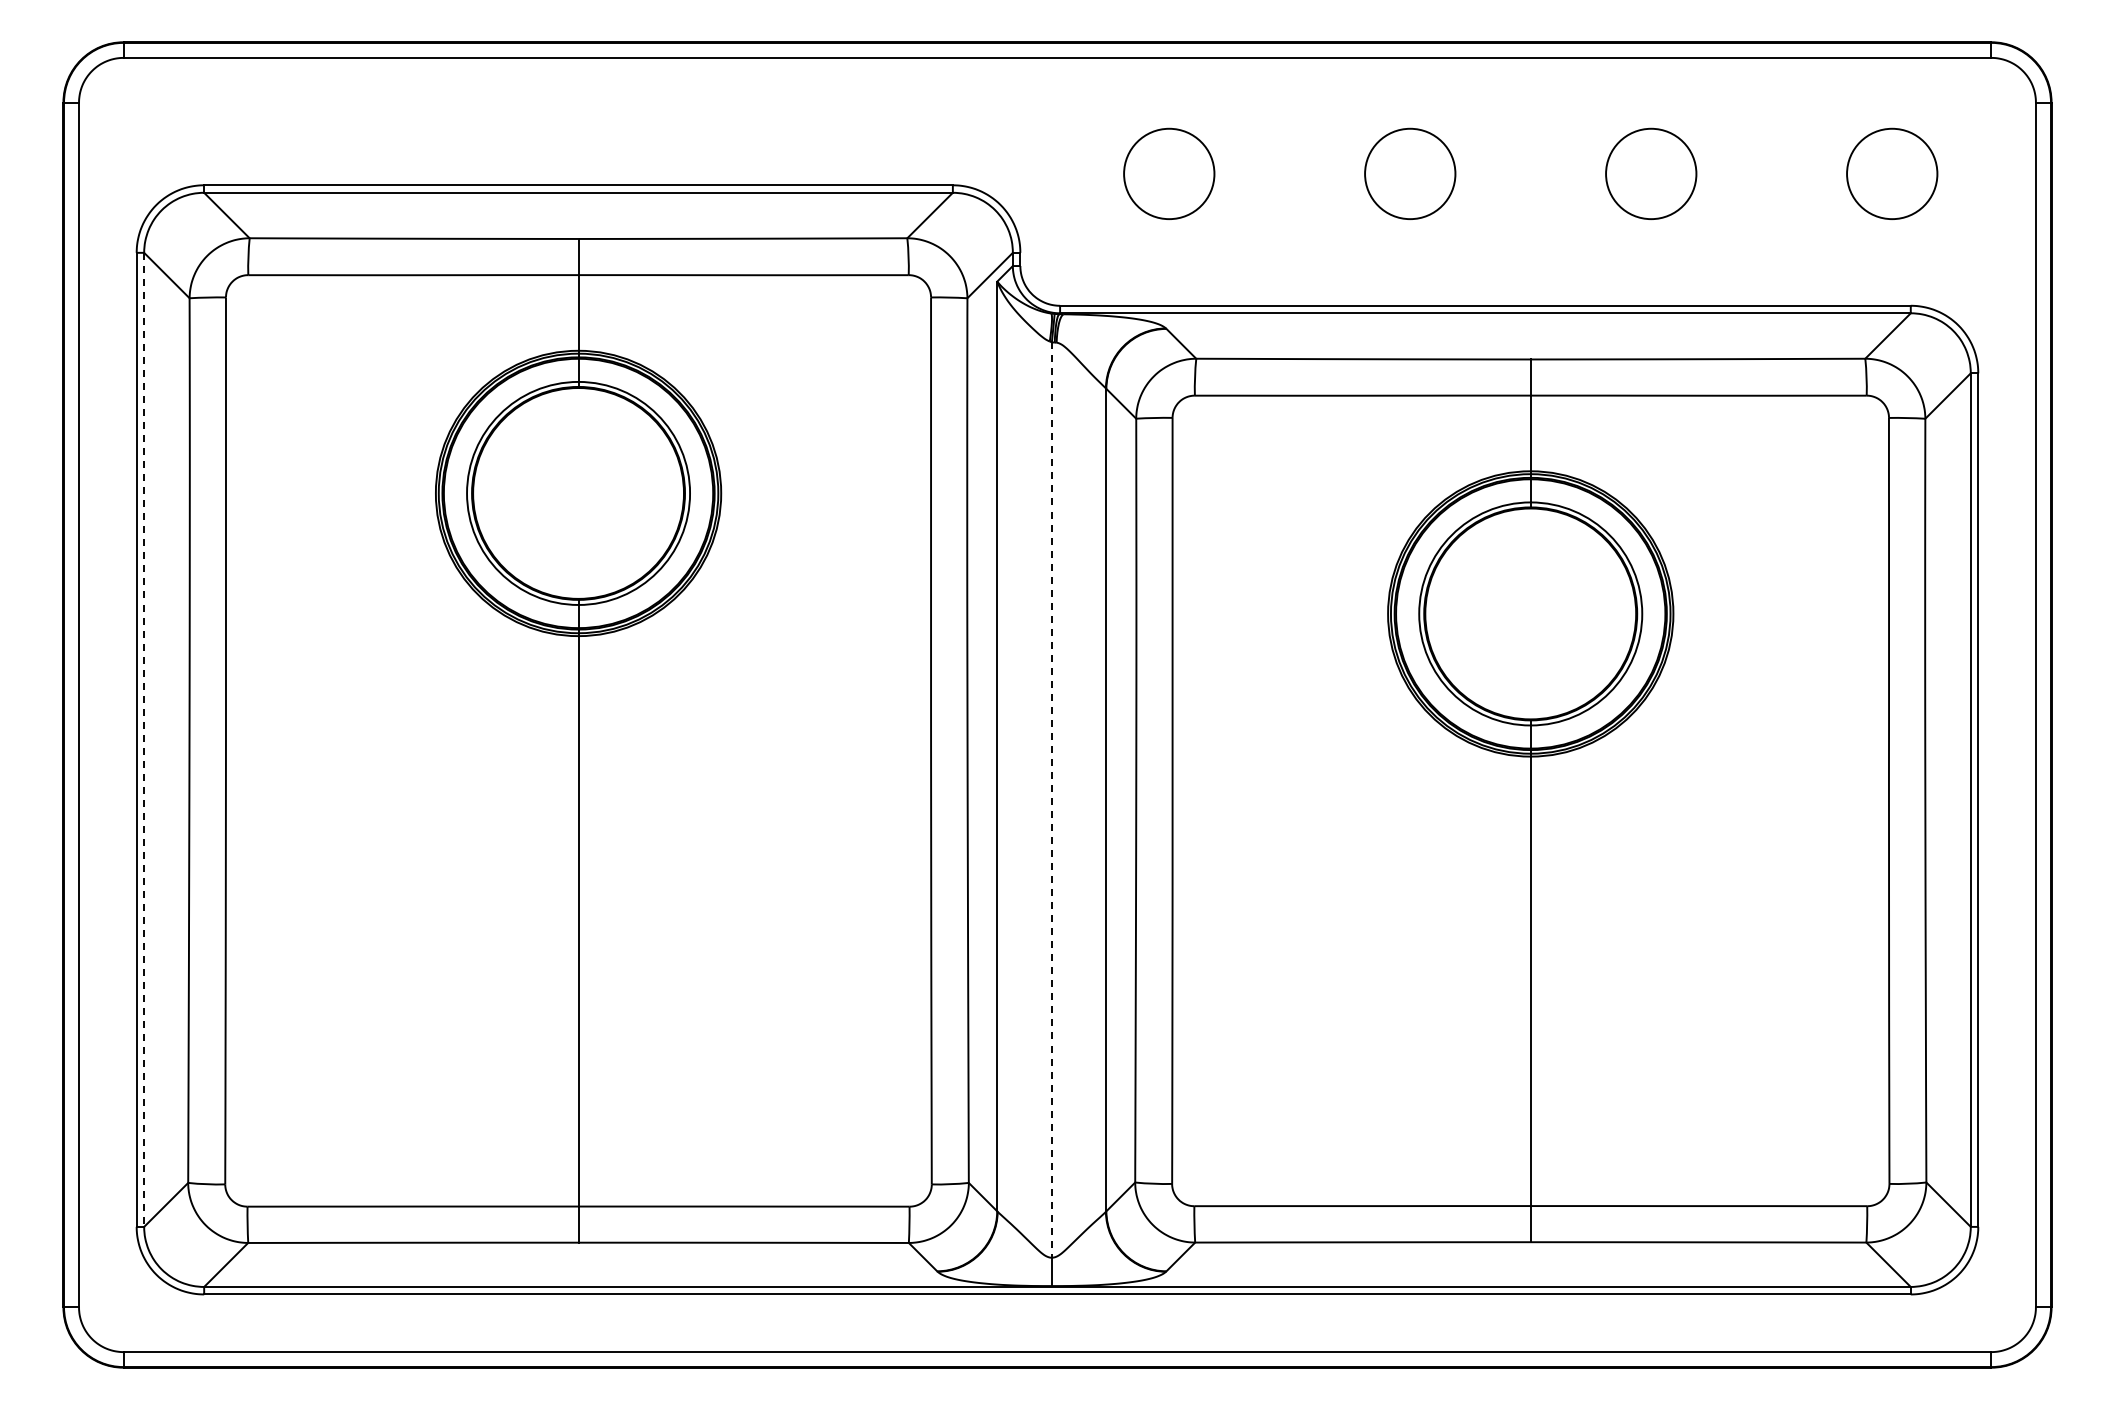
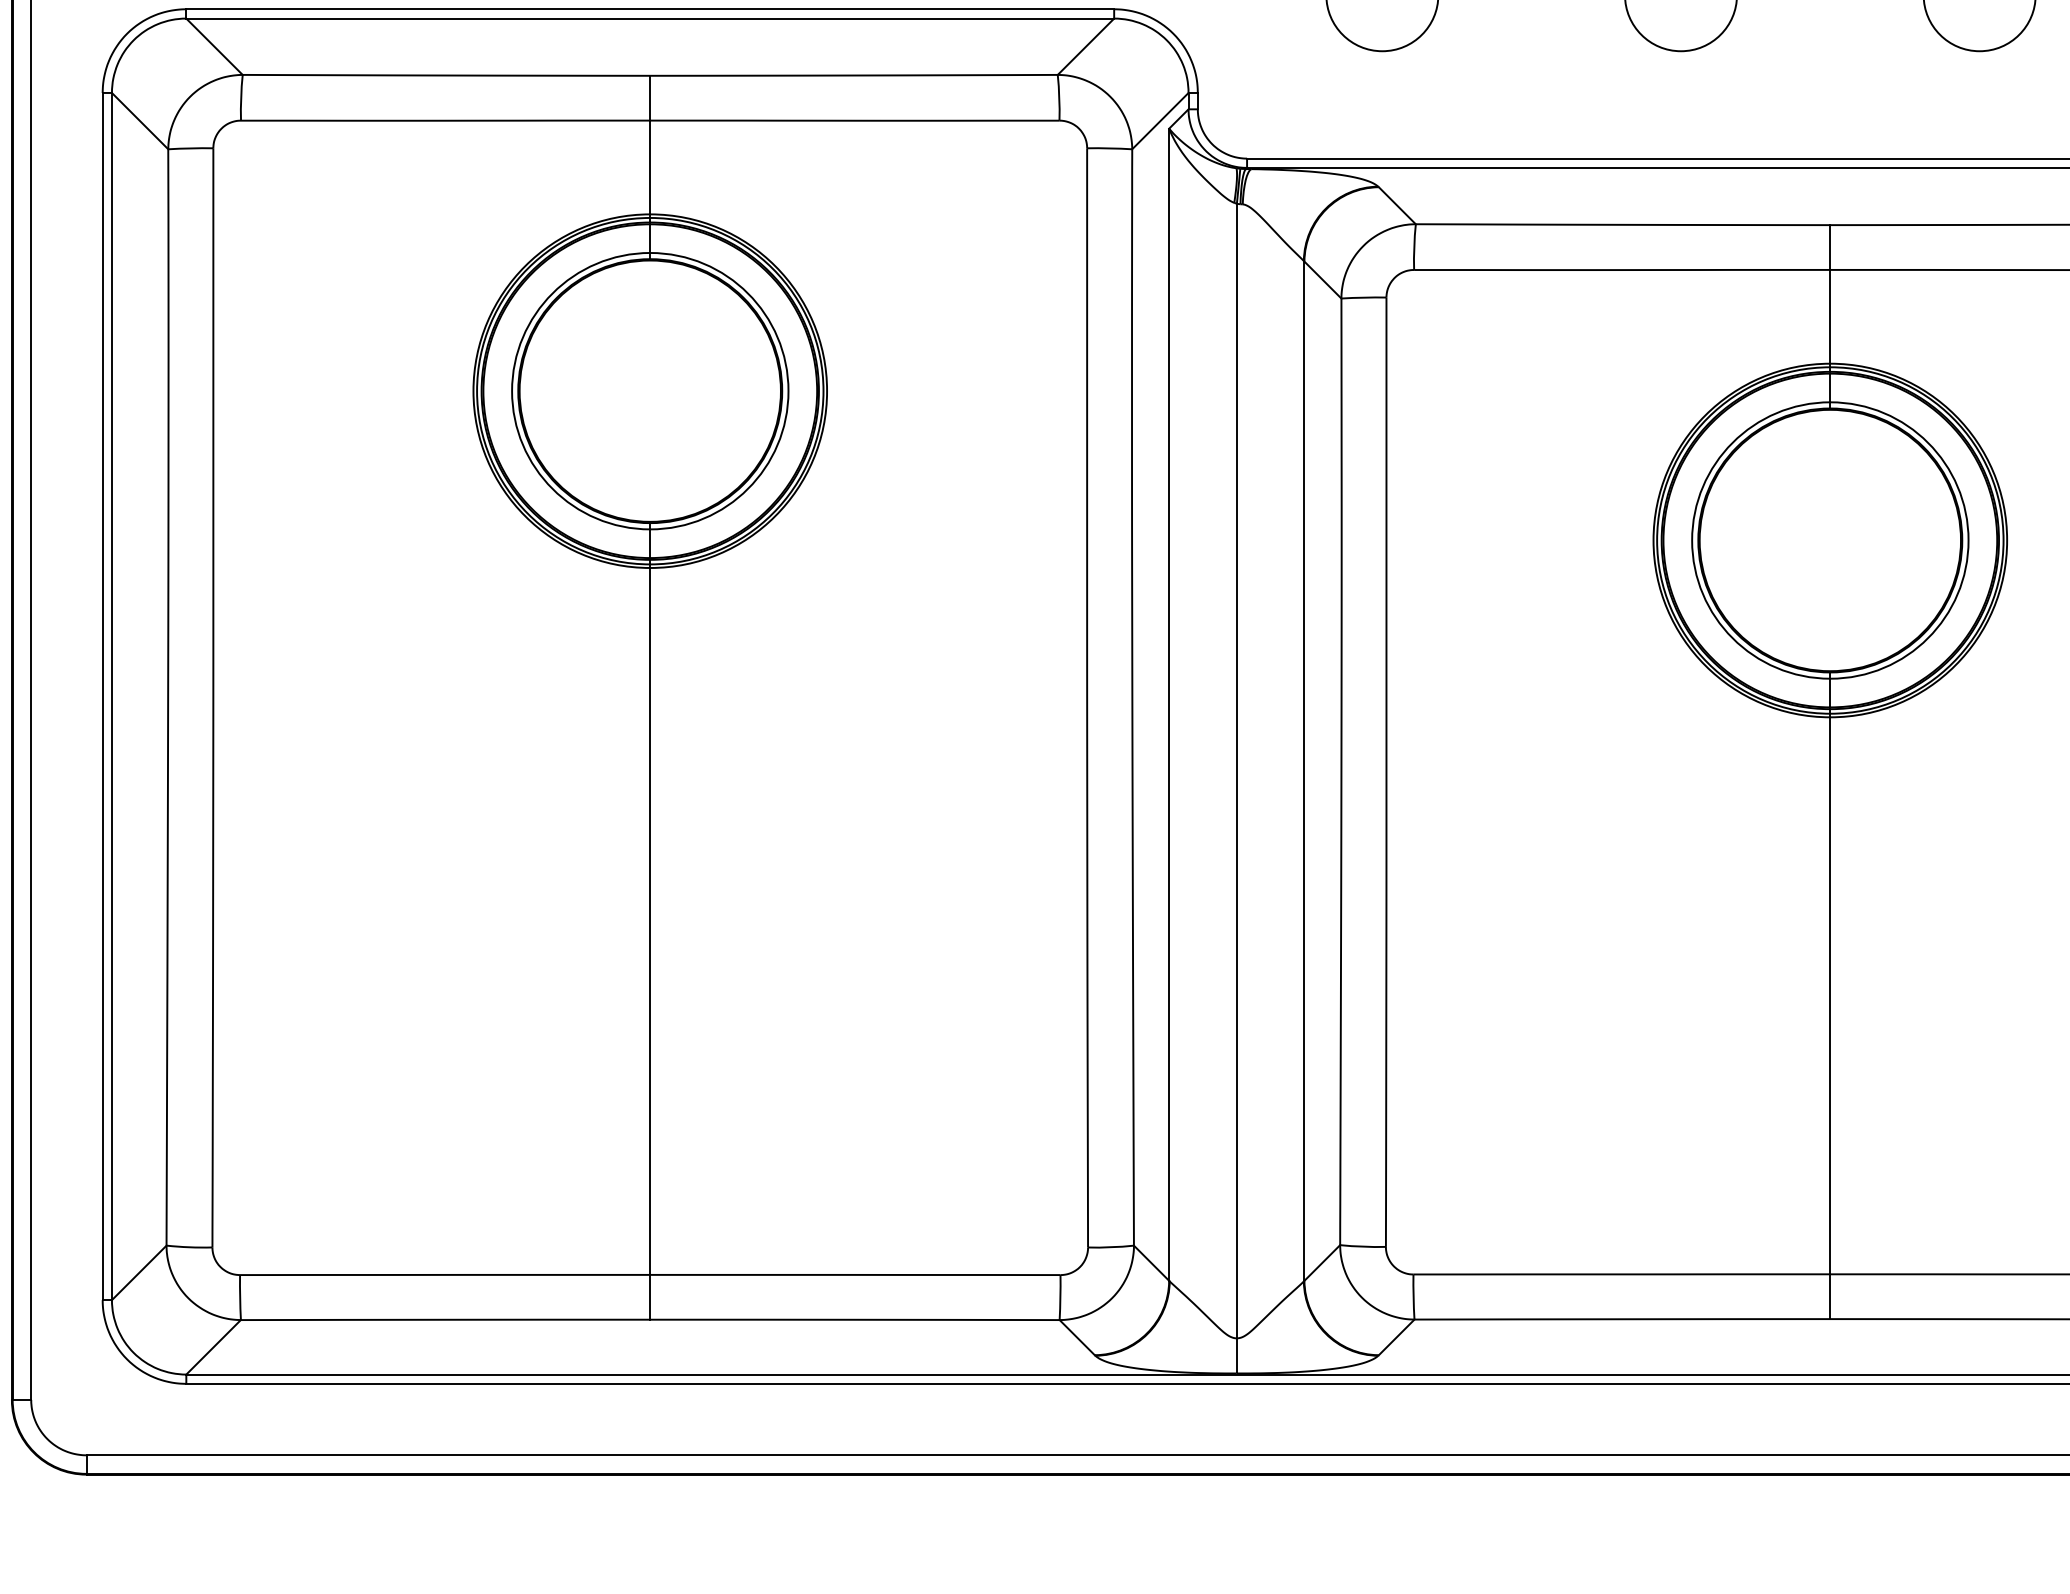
line: (144, 740) -> (112, 697), dashed -> solid
line: (1051, 799) -> (1236, 770), dashed -> solid

